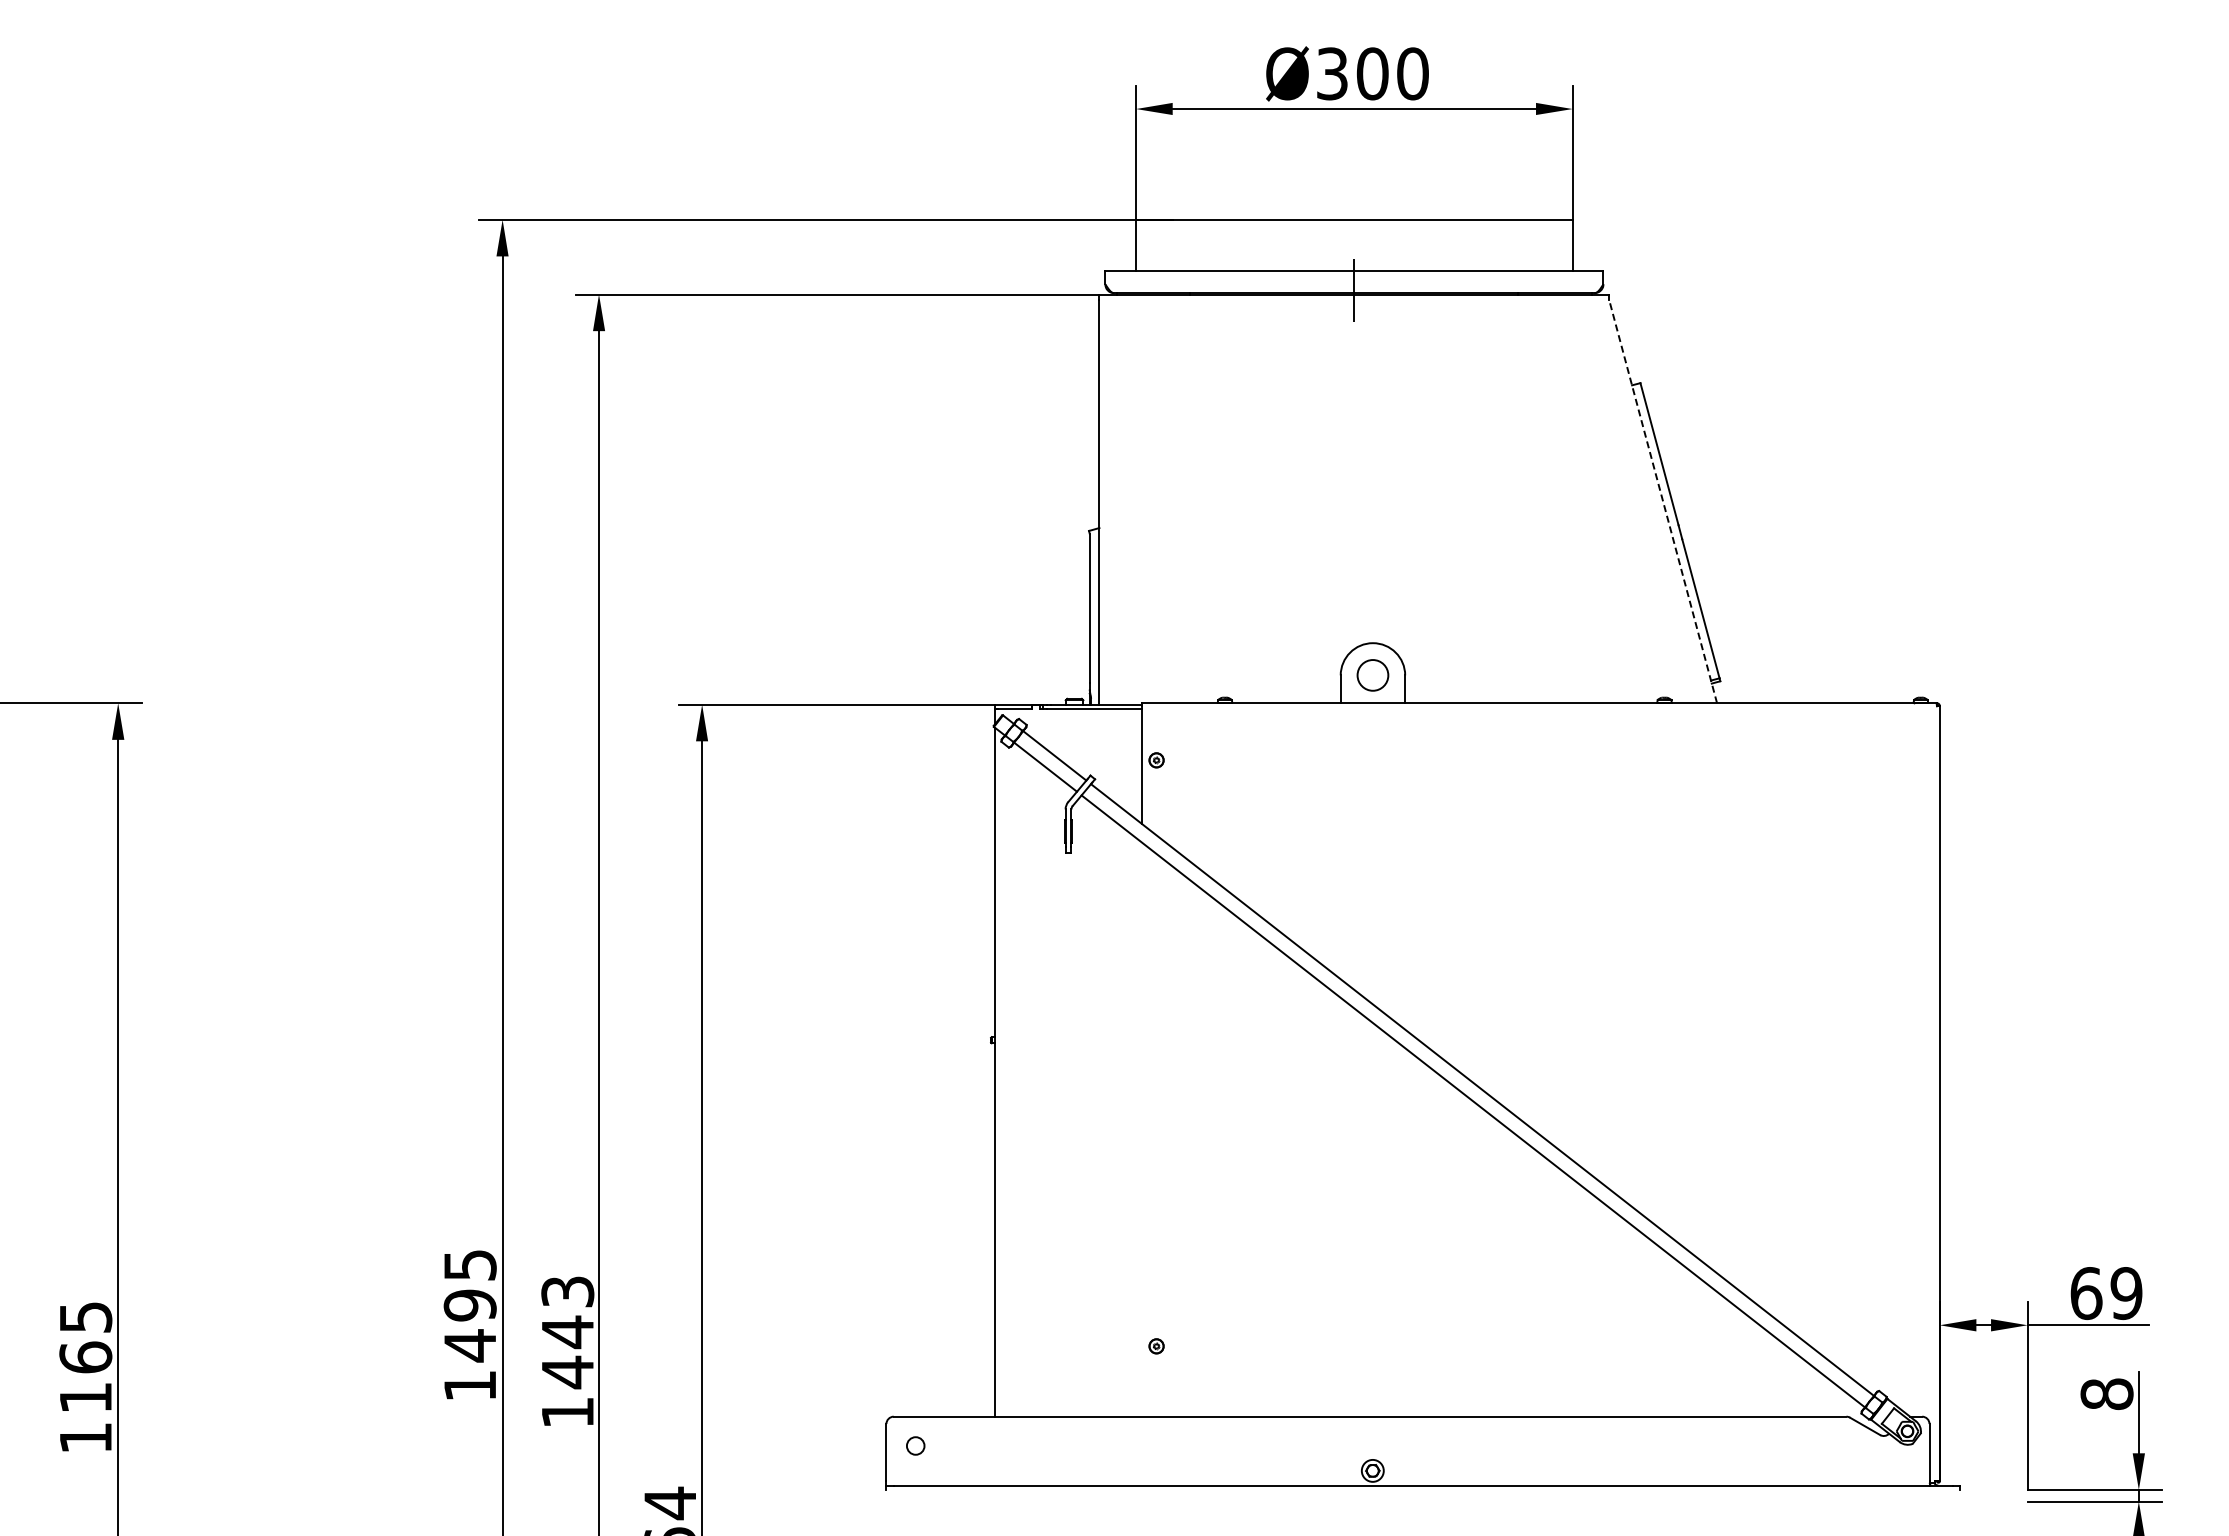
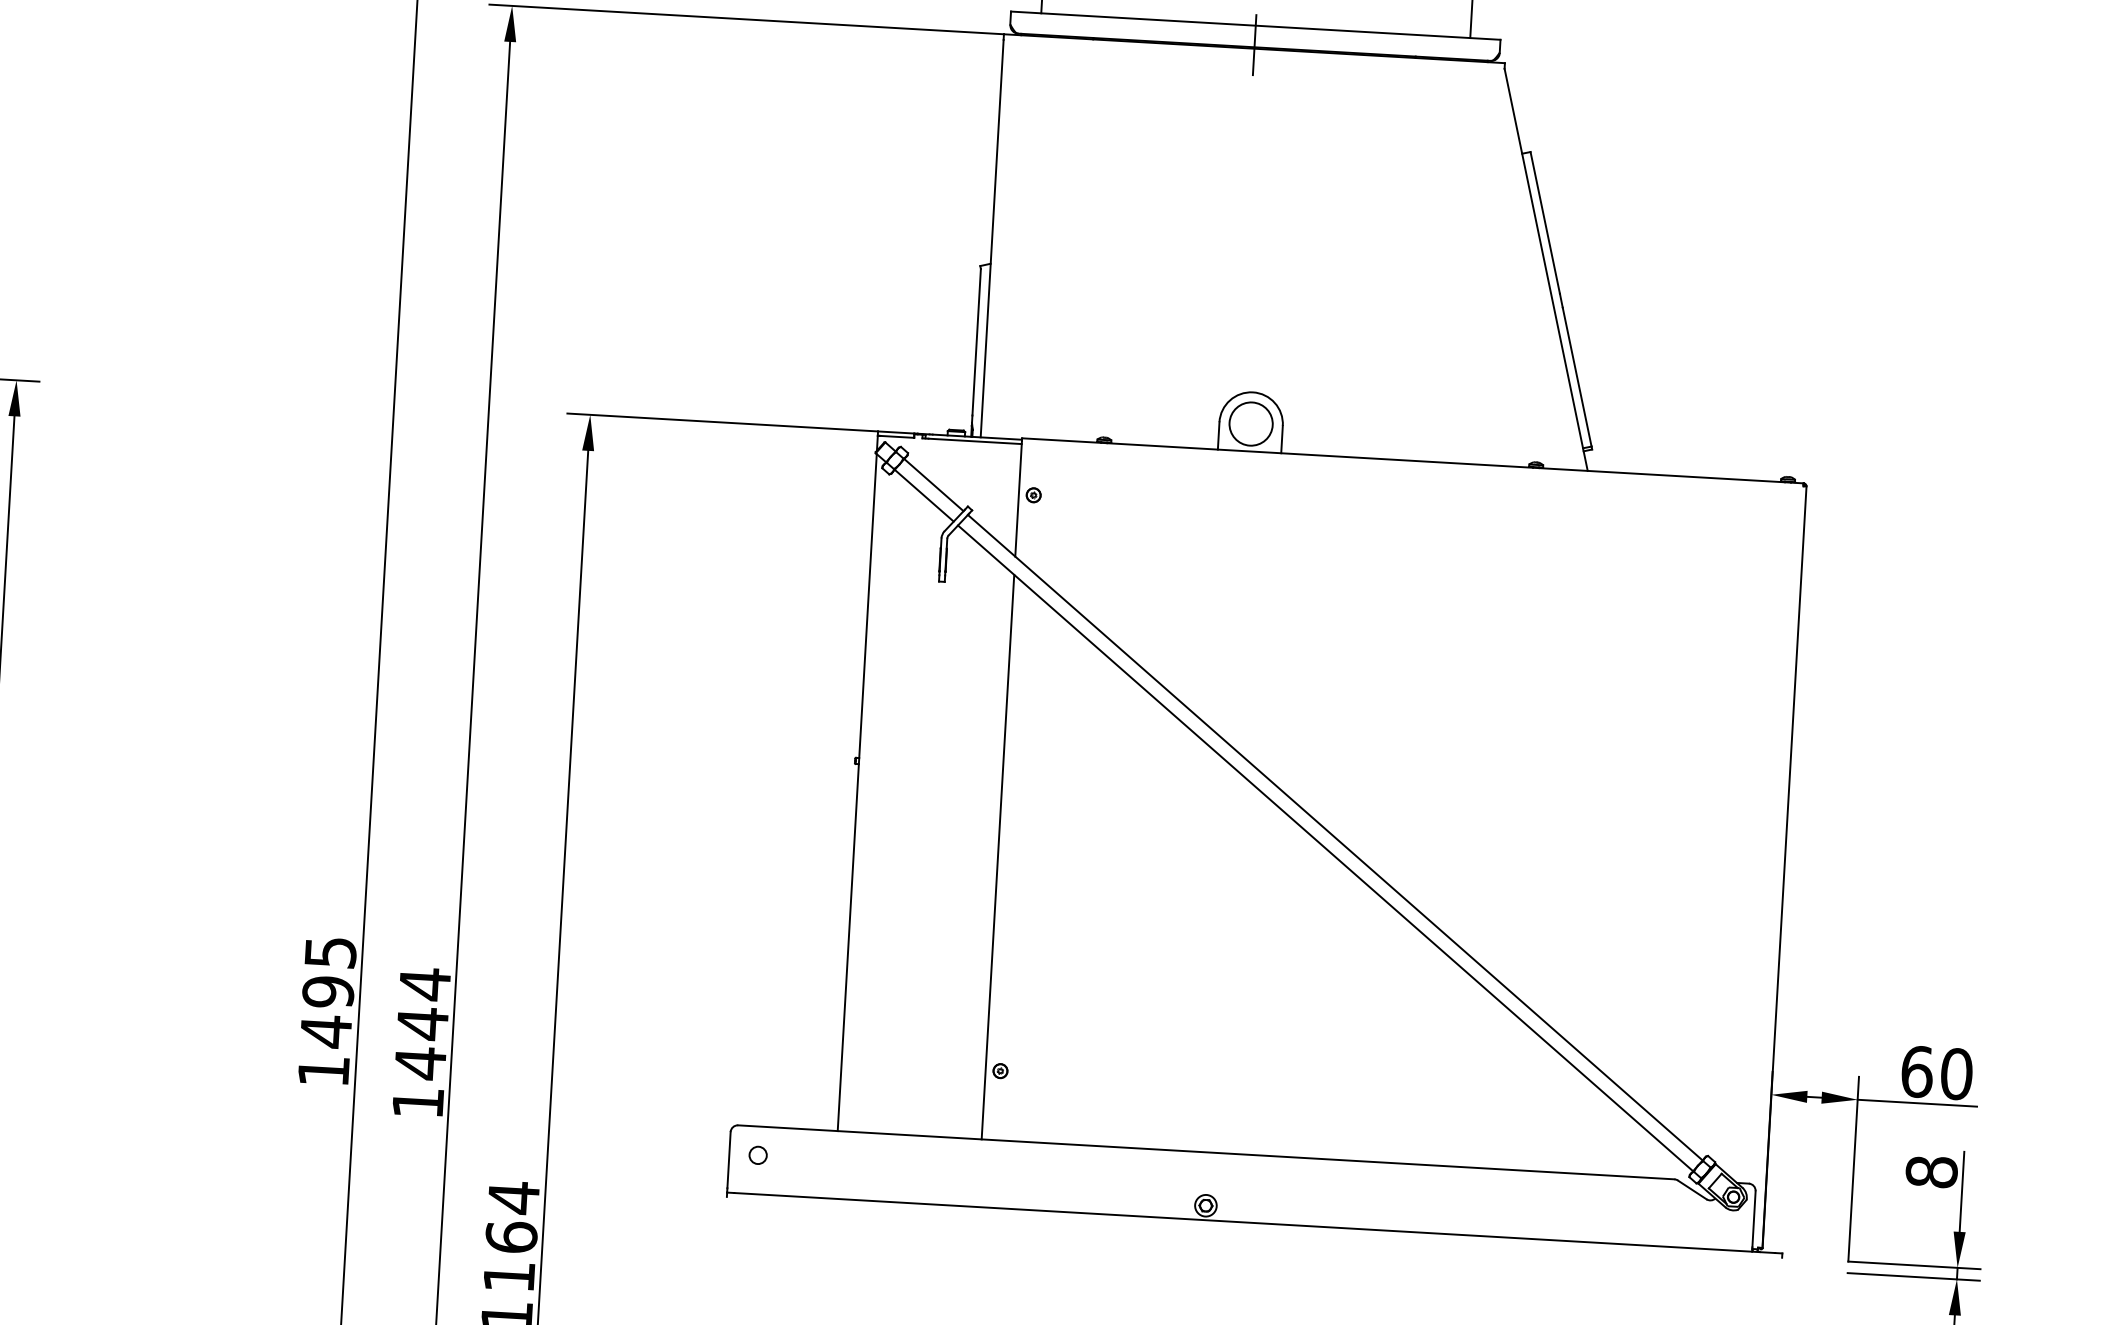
line: (1663, 501) -> (1546, 269), dashed -> solid
circle: (1372, 675) -> (1250, 424), size x1.43
line: (1141, 1129) -> (997, 857), added
text: (567, 1291) -> (424, 983), 1443 -> 1444
text: (2126, 1293) -> (1956, 1074), 69 -> 60

